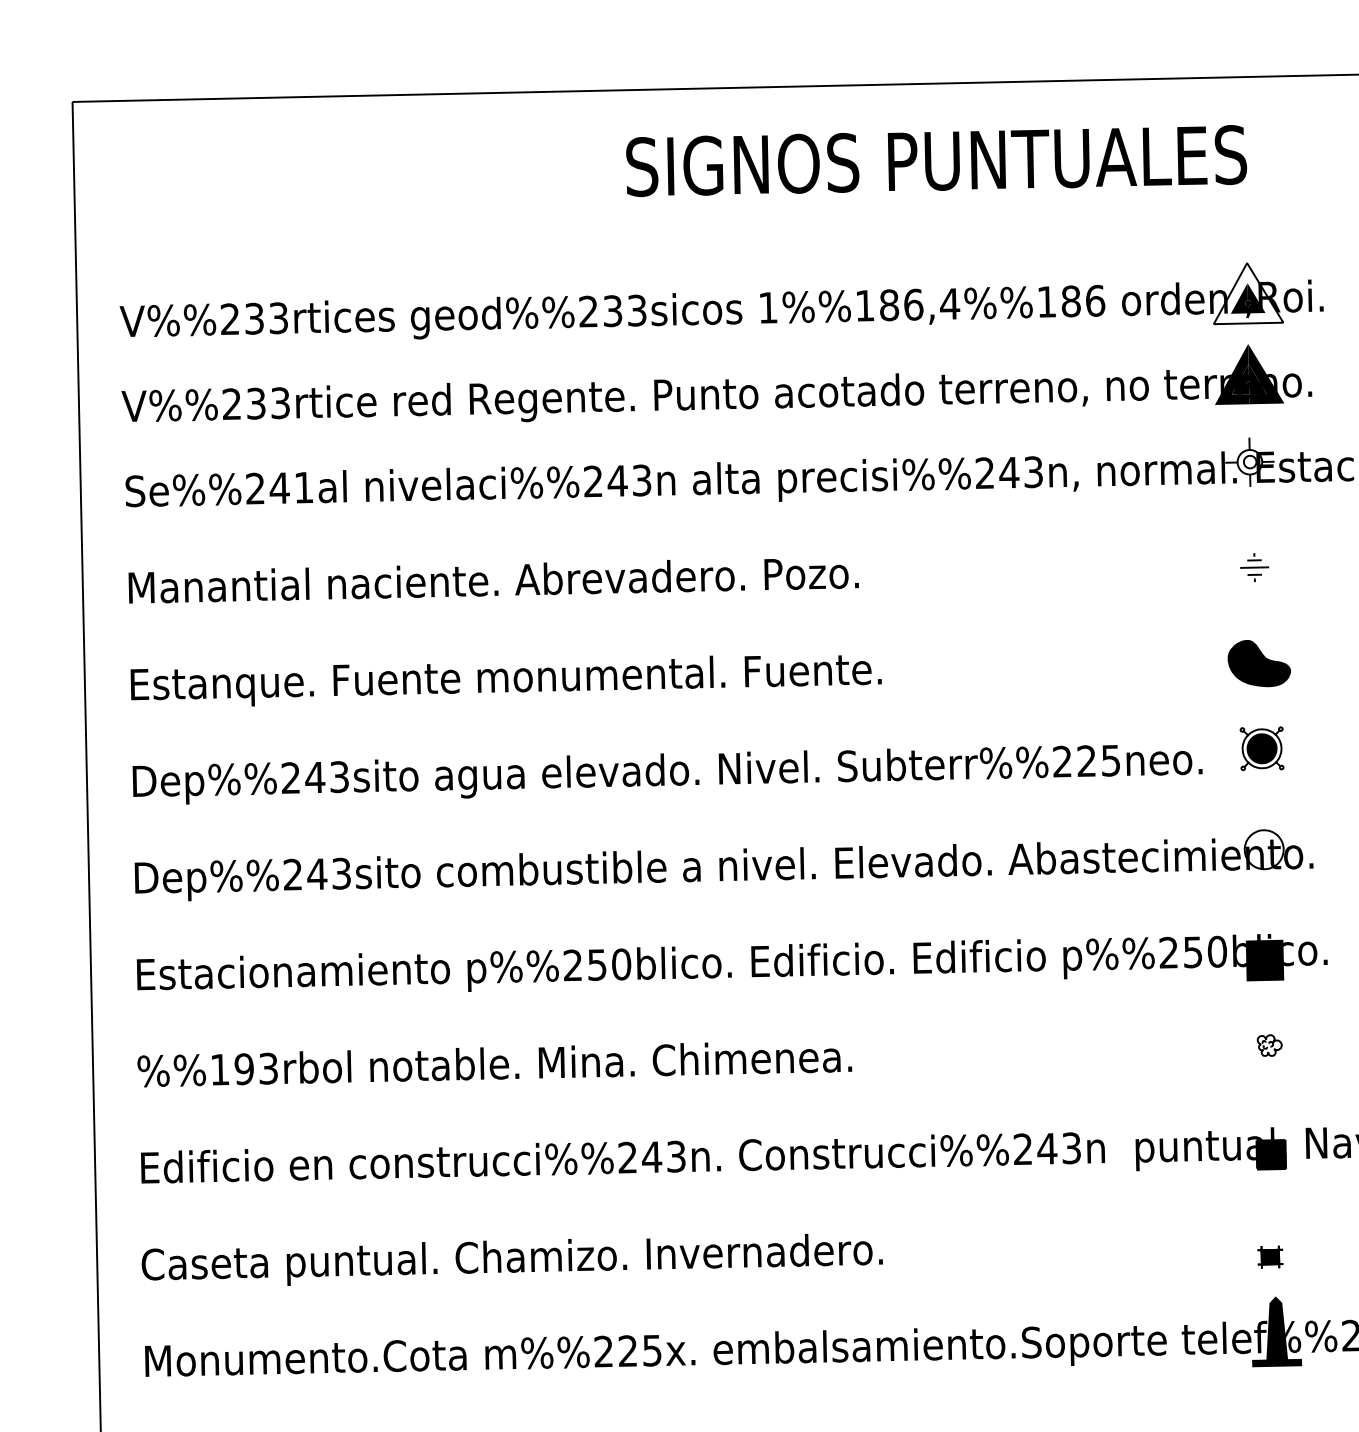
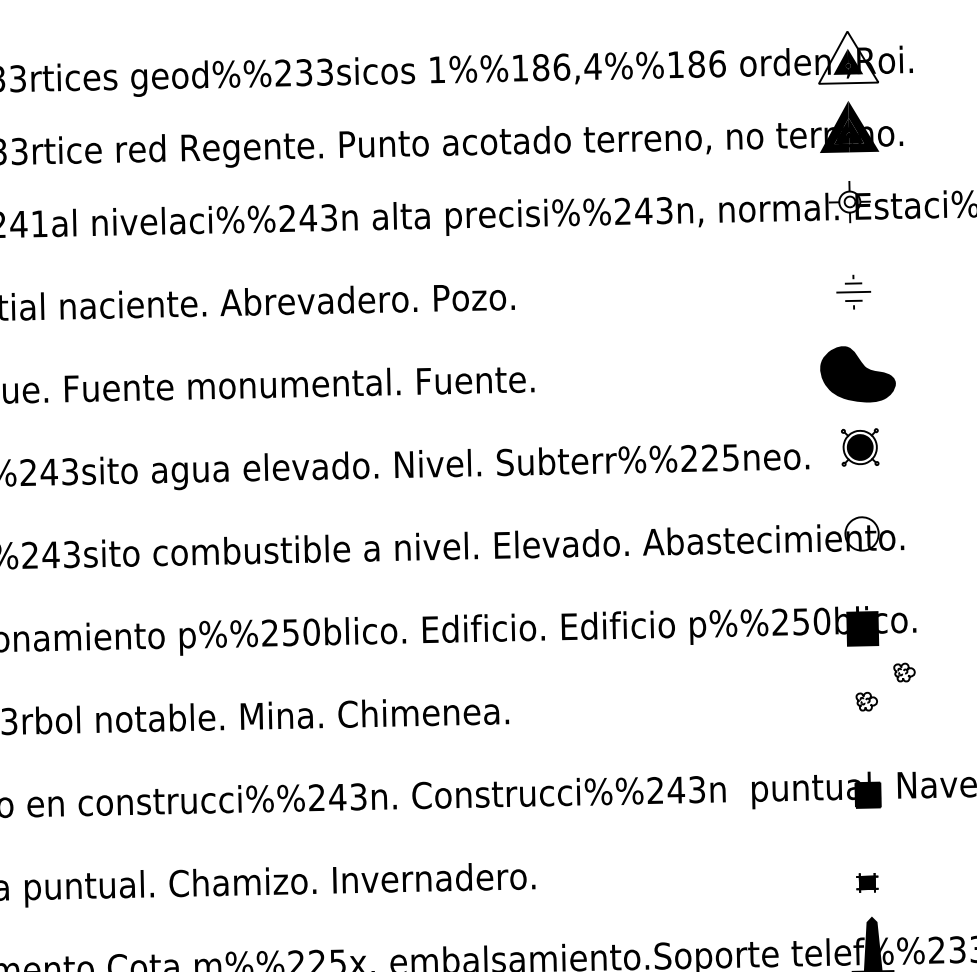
part: (1254, 567) -> (853, 292), size x1.4
part: (1258, 663) -> (857, 374), size x1.4
part: (1313, 1011) -> (904, 672), added

